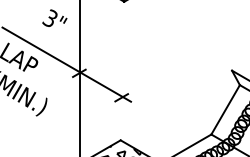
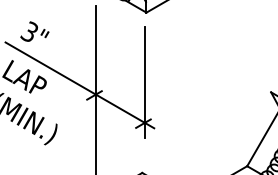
text: (54, 17) -> (34, 30), moved
line: (122, 61) -> (144, 81), added

